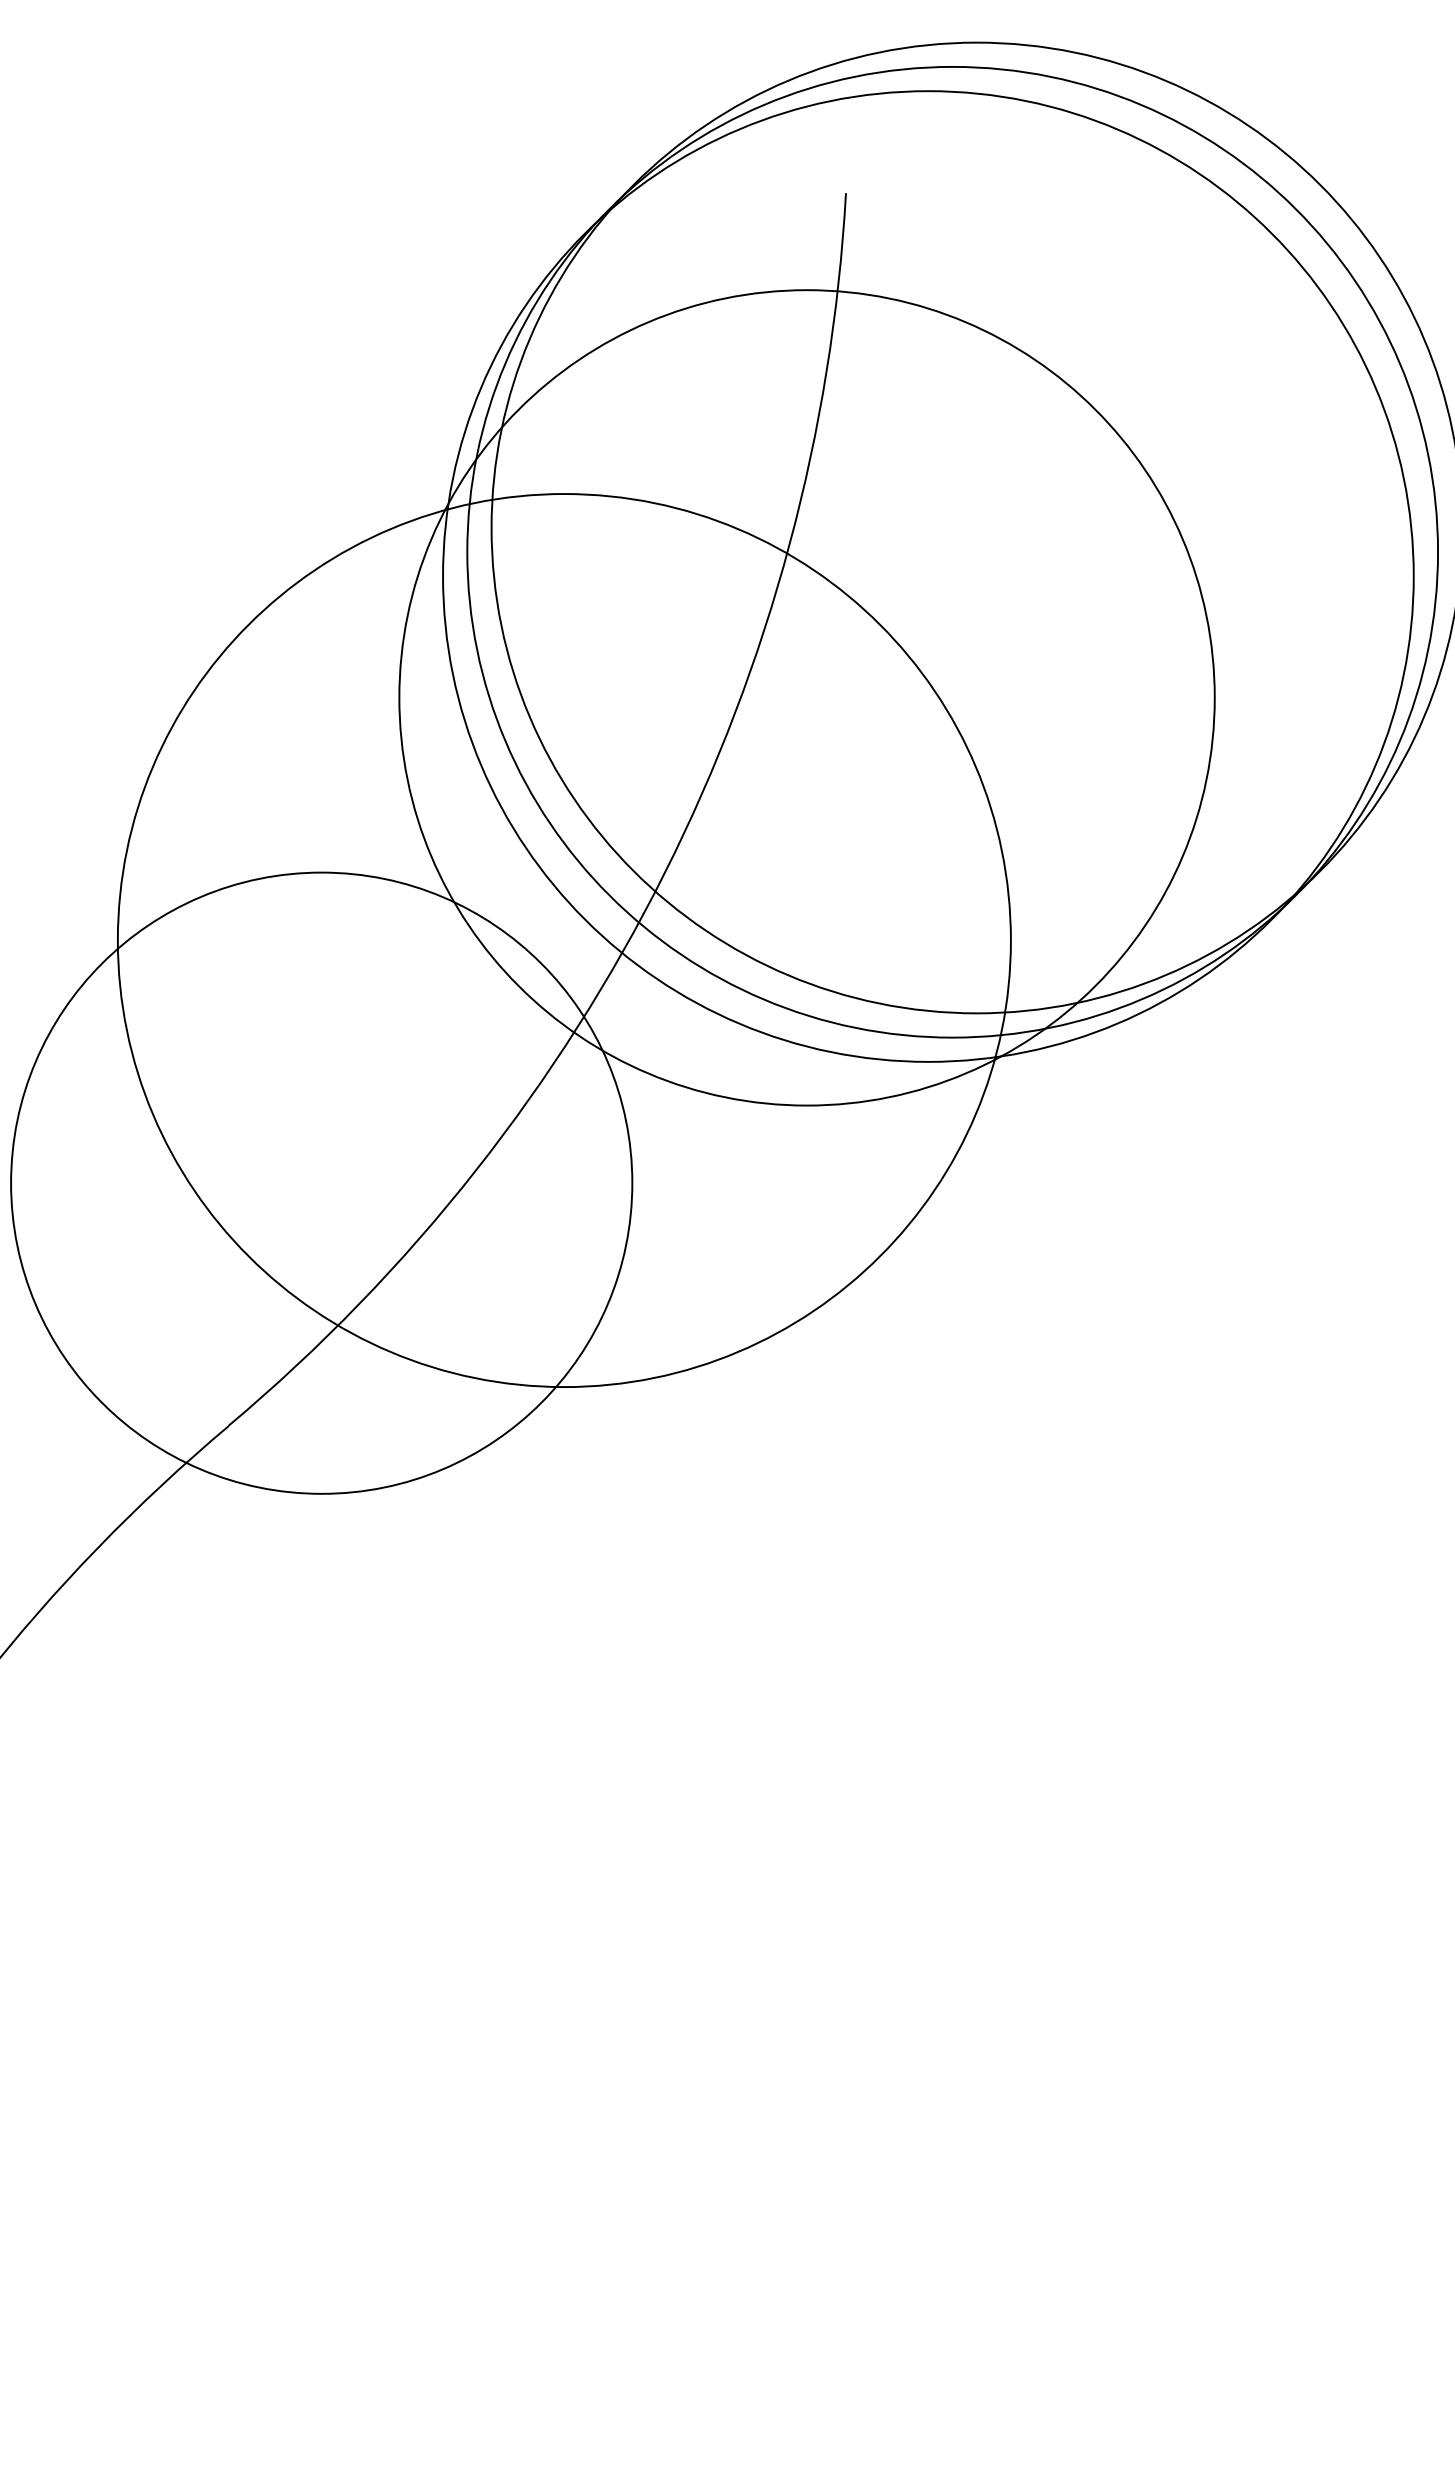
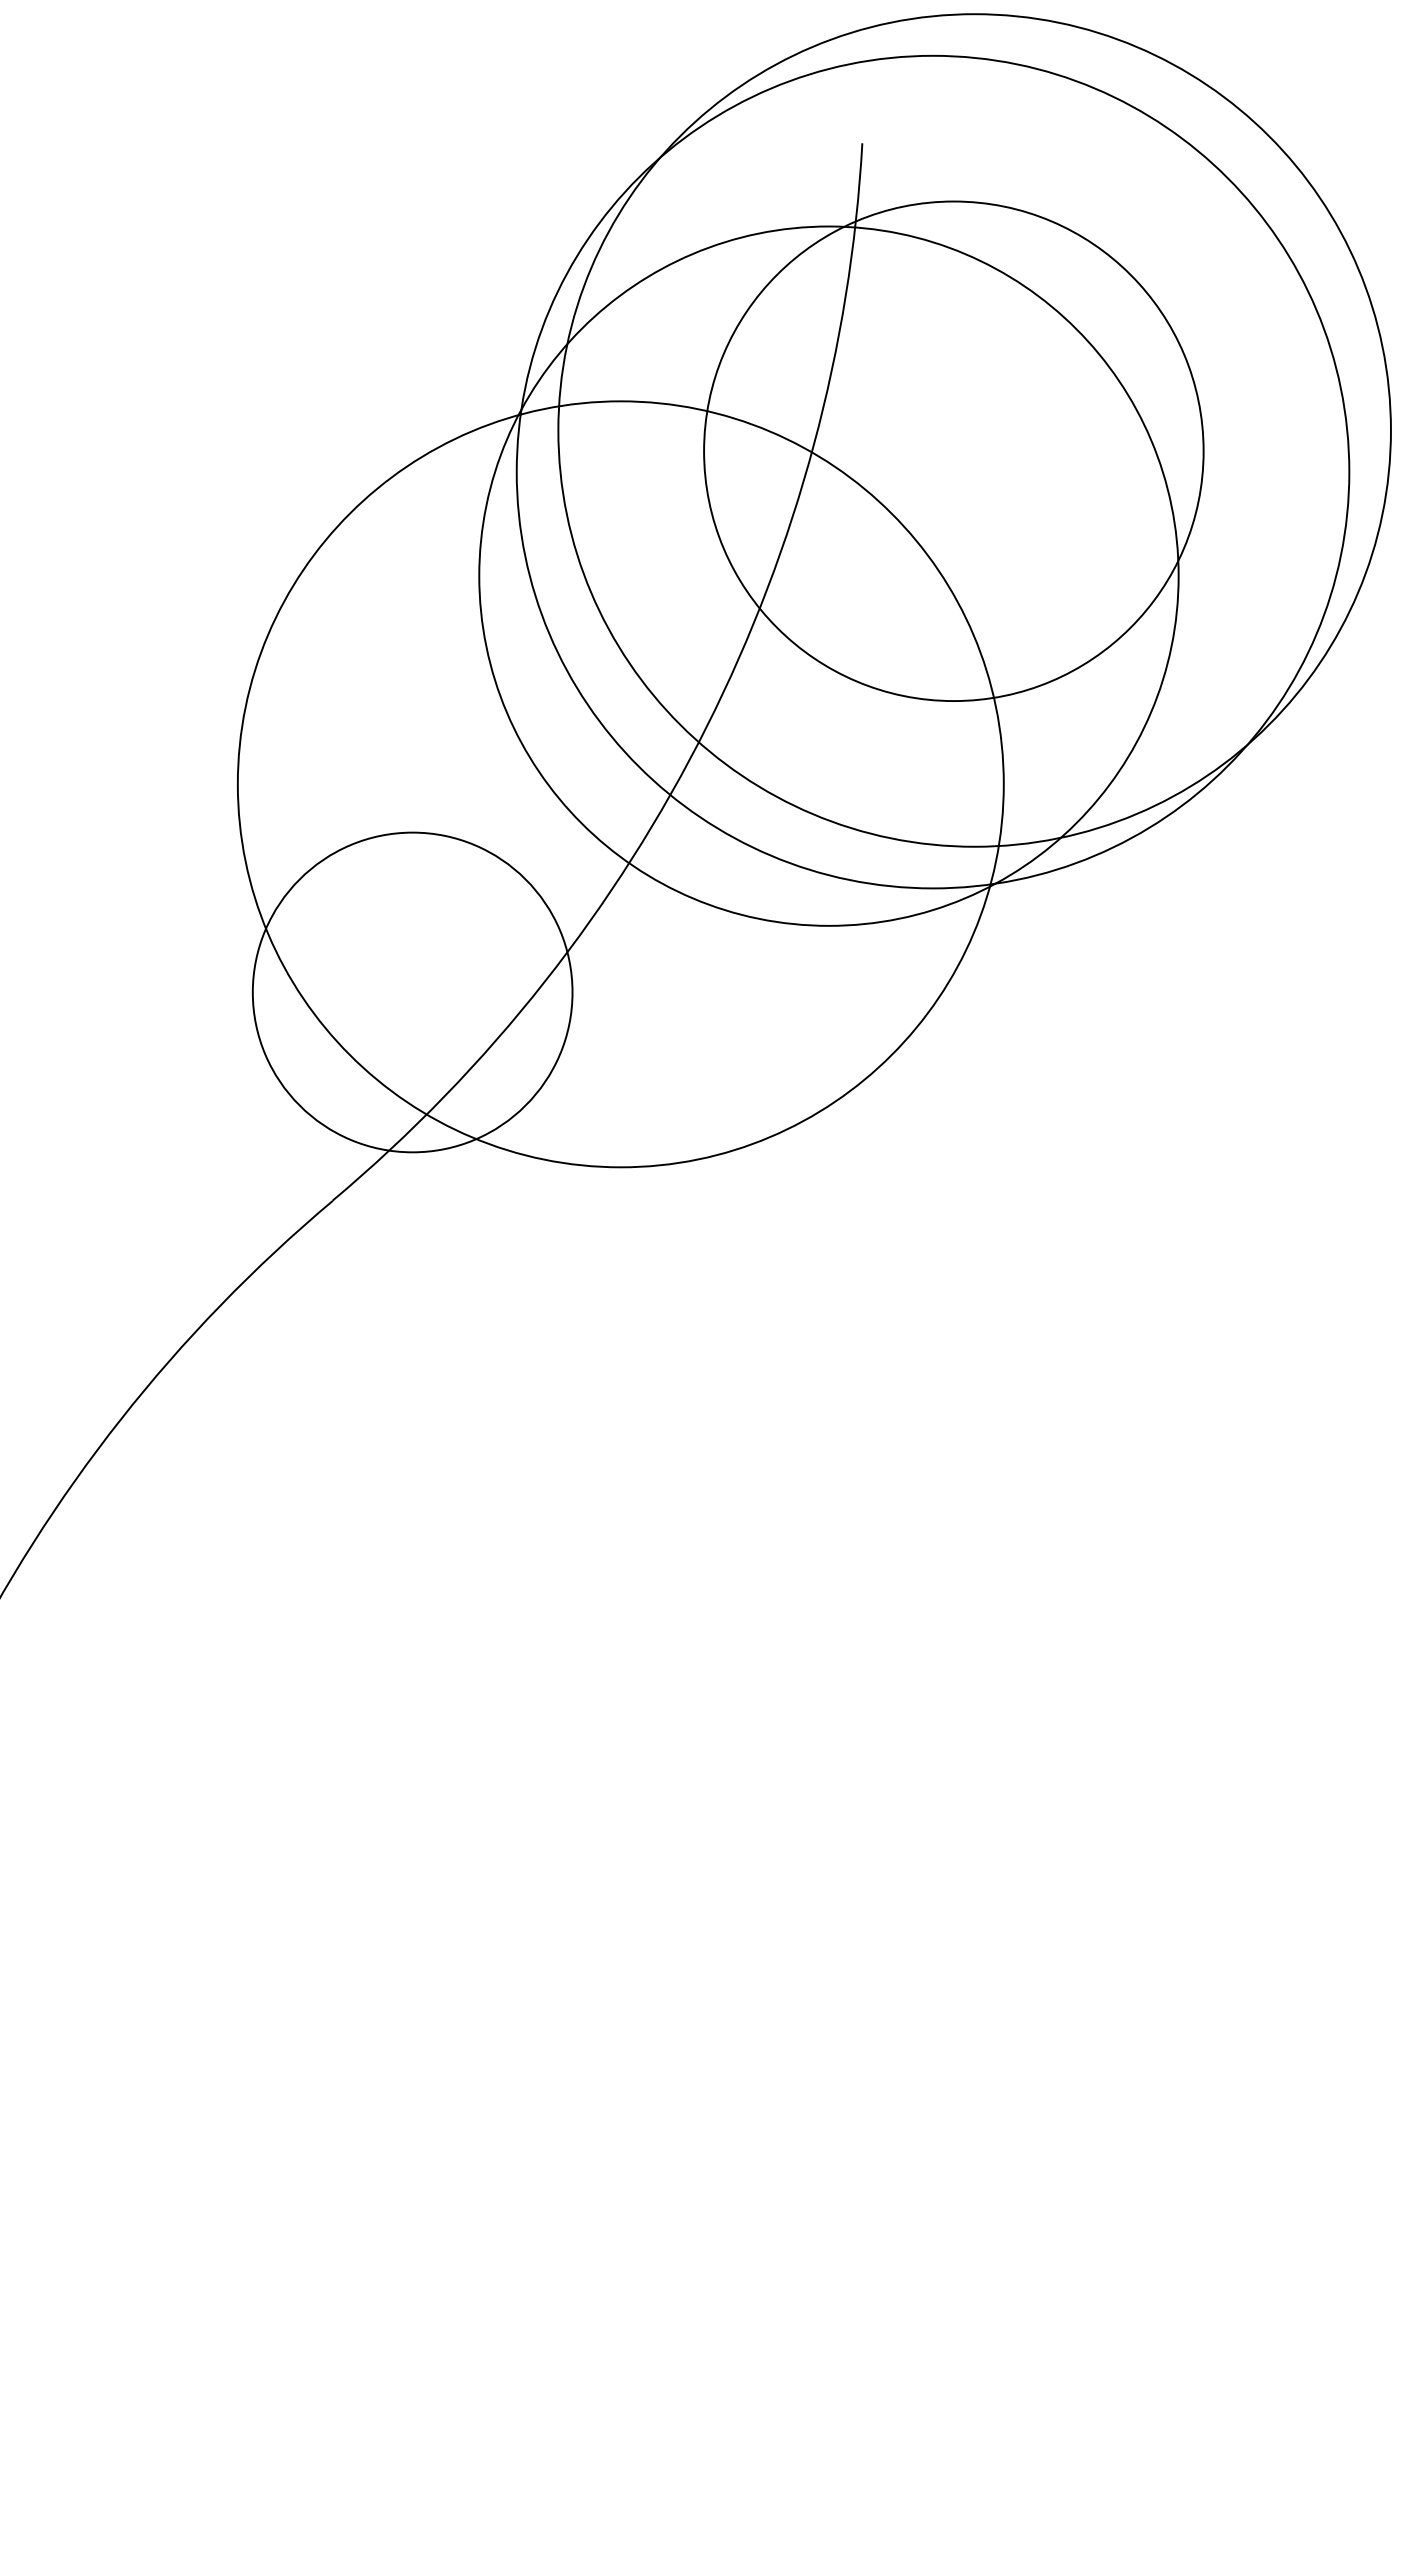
circle: (952, 552) -> (953, 451), size x0.6
circle: (321, 1183) -> (412, 992), size x0.6

